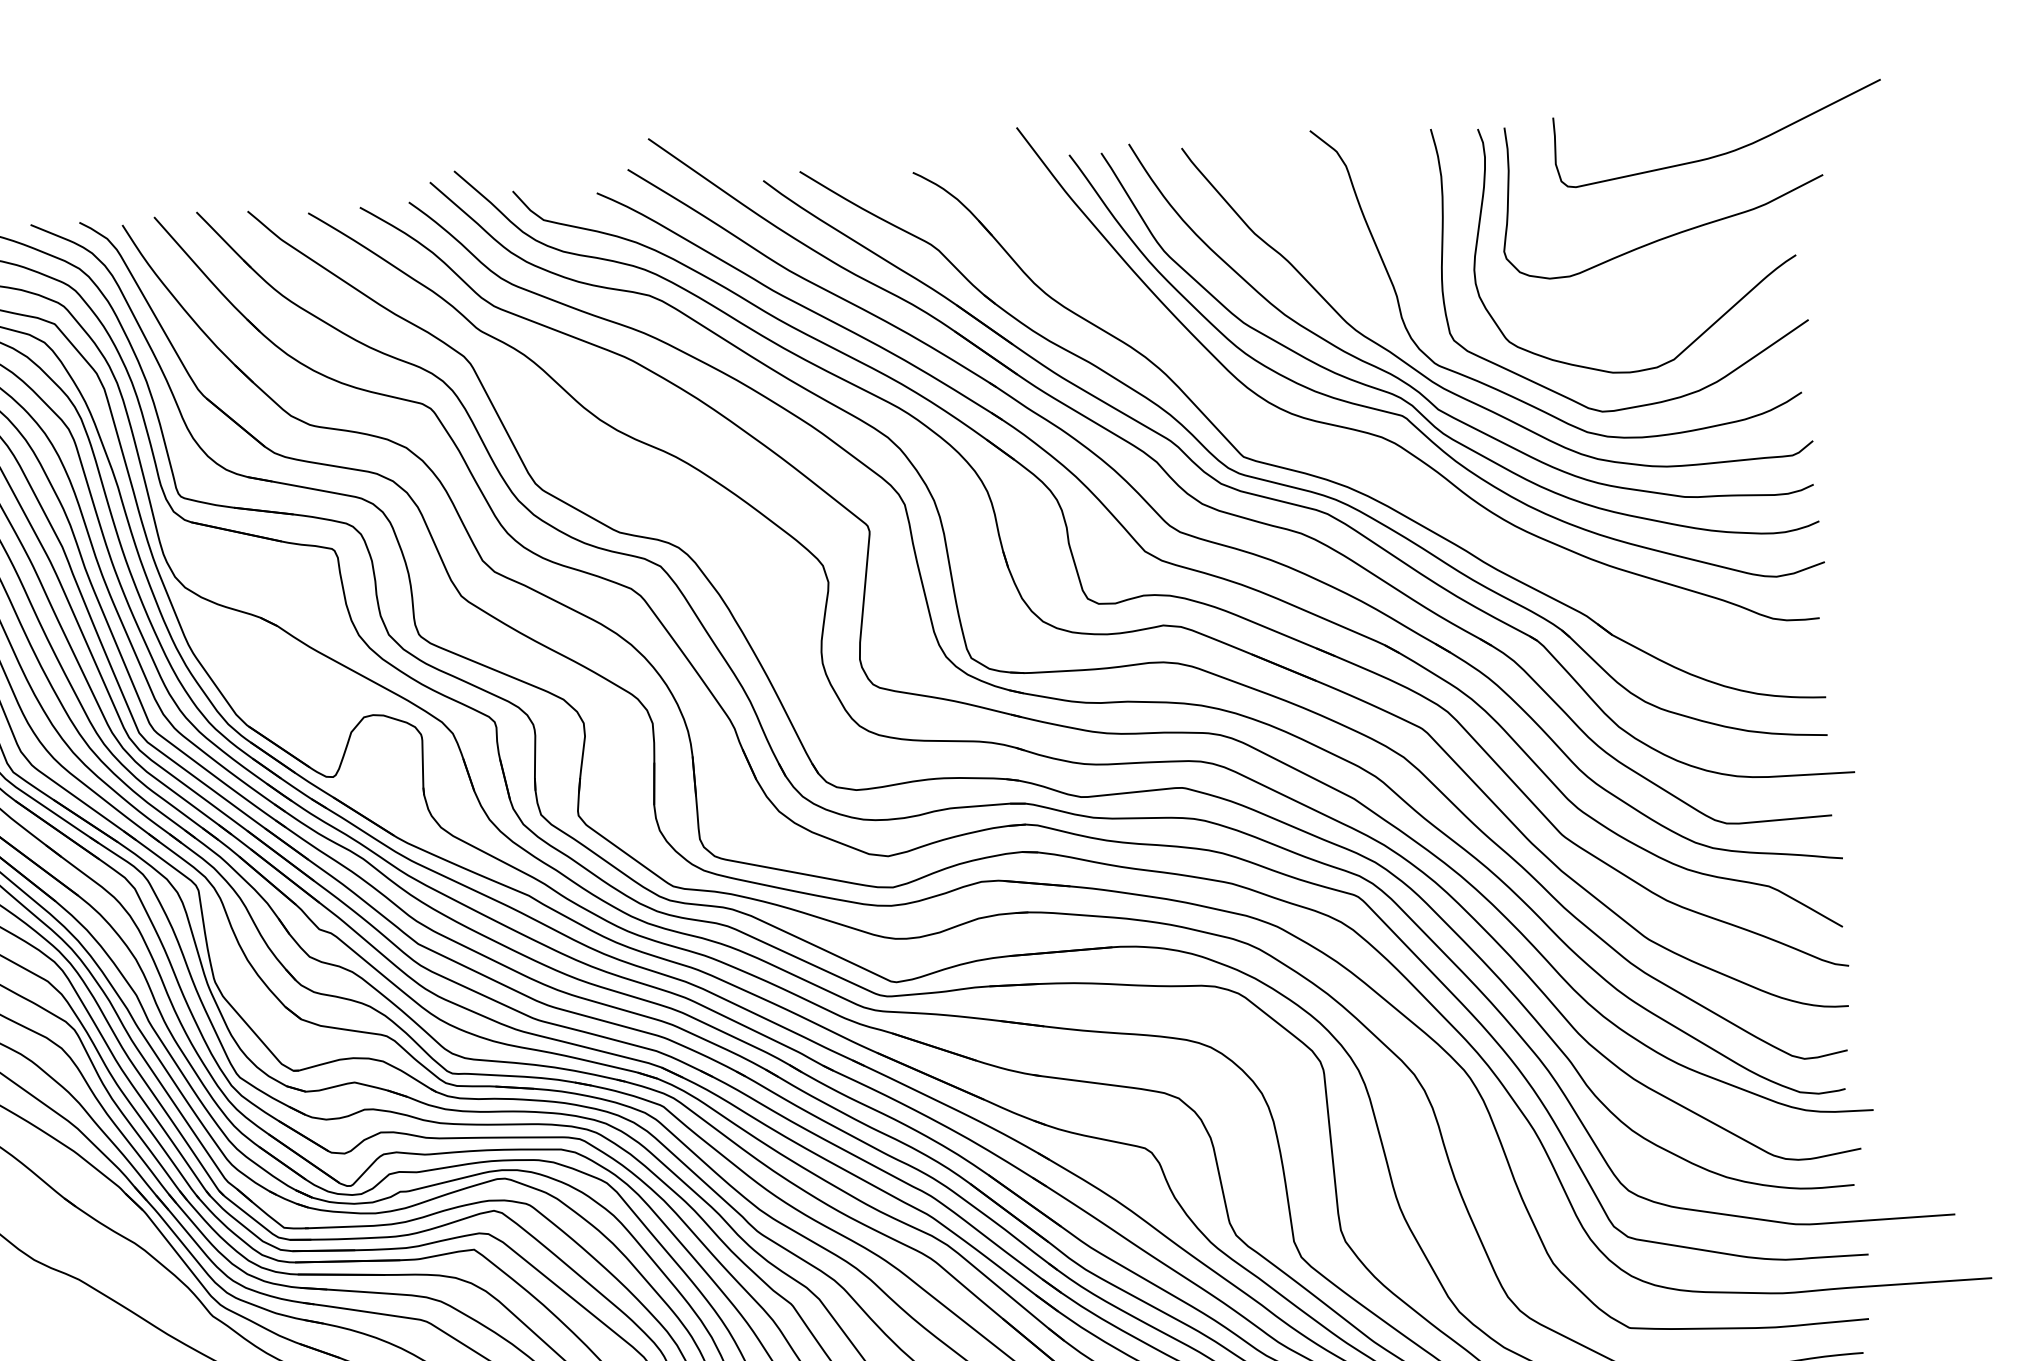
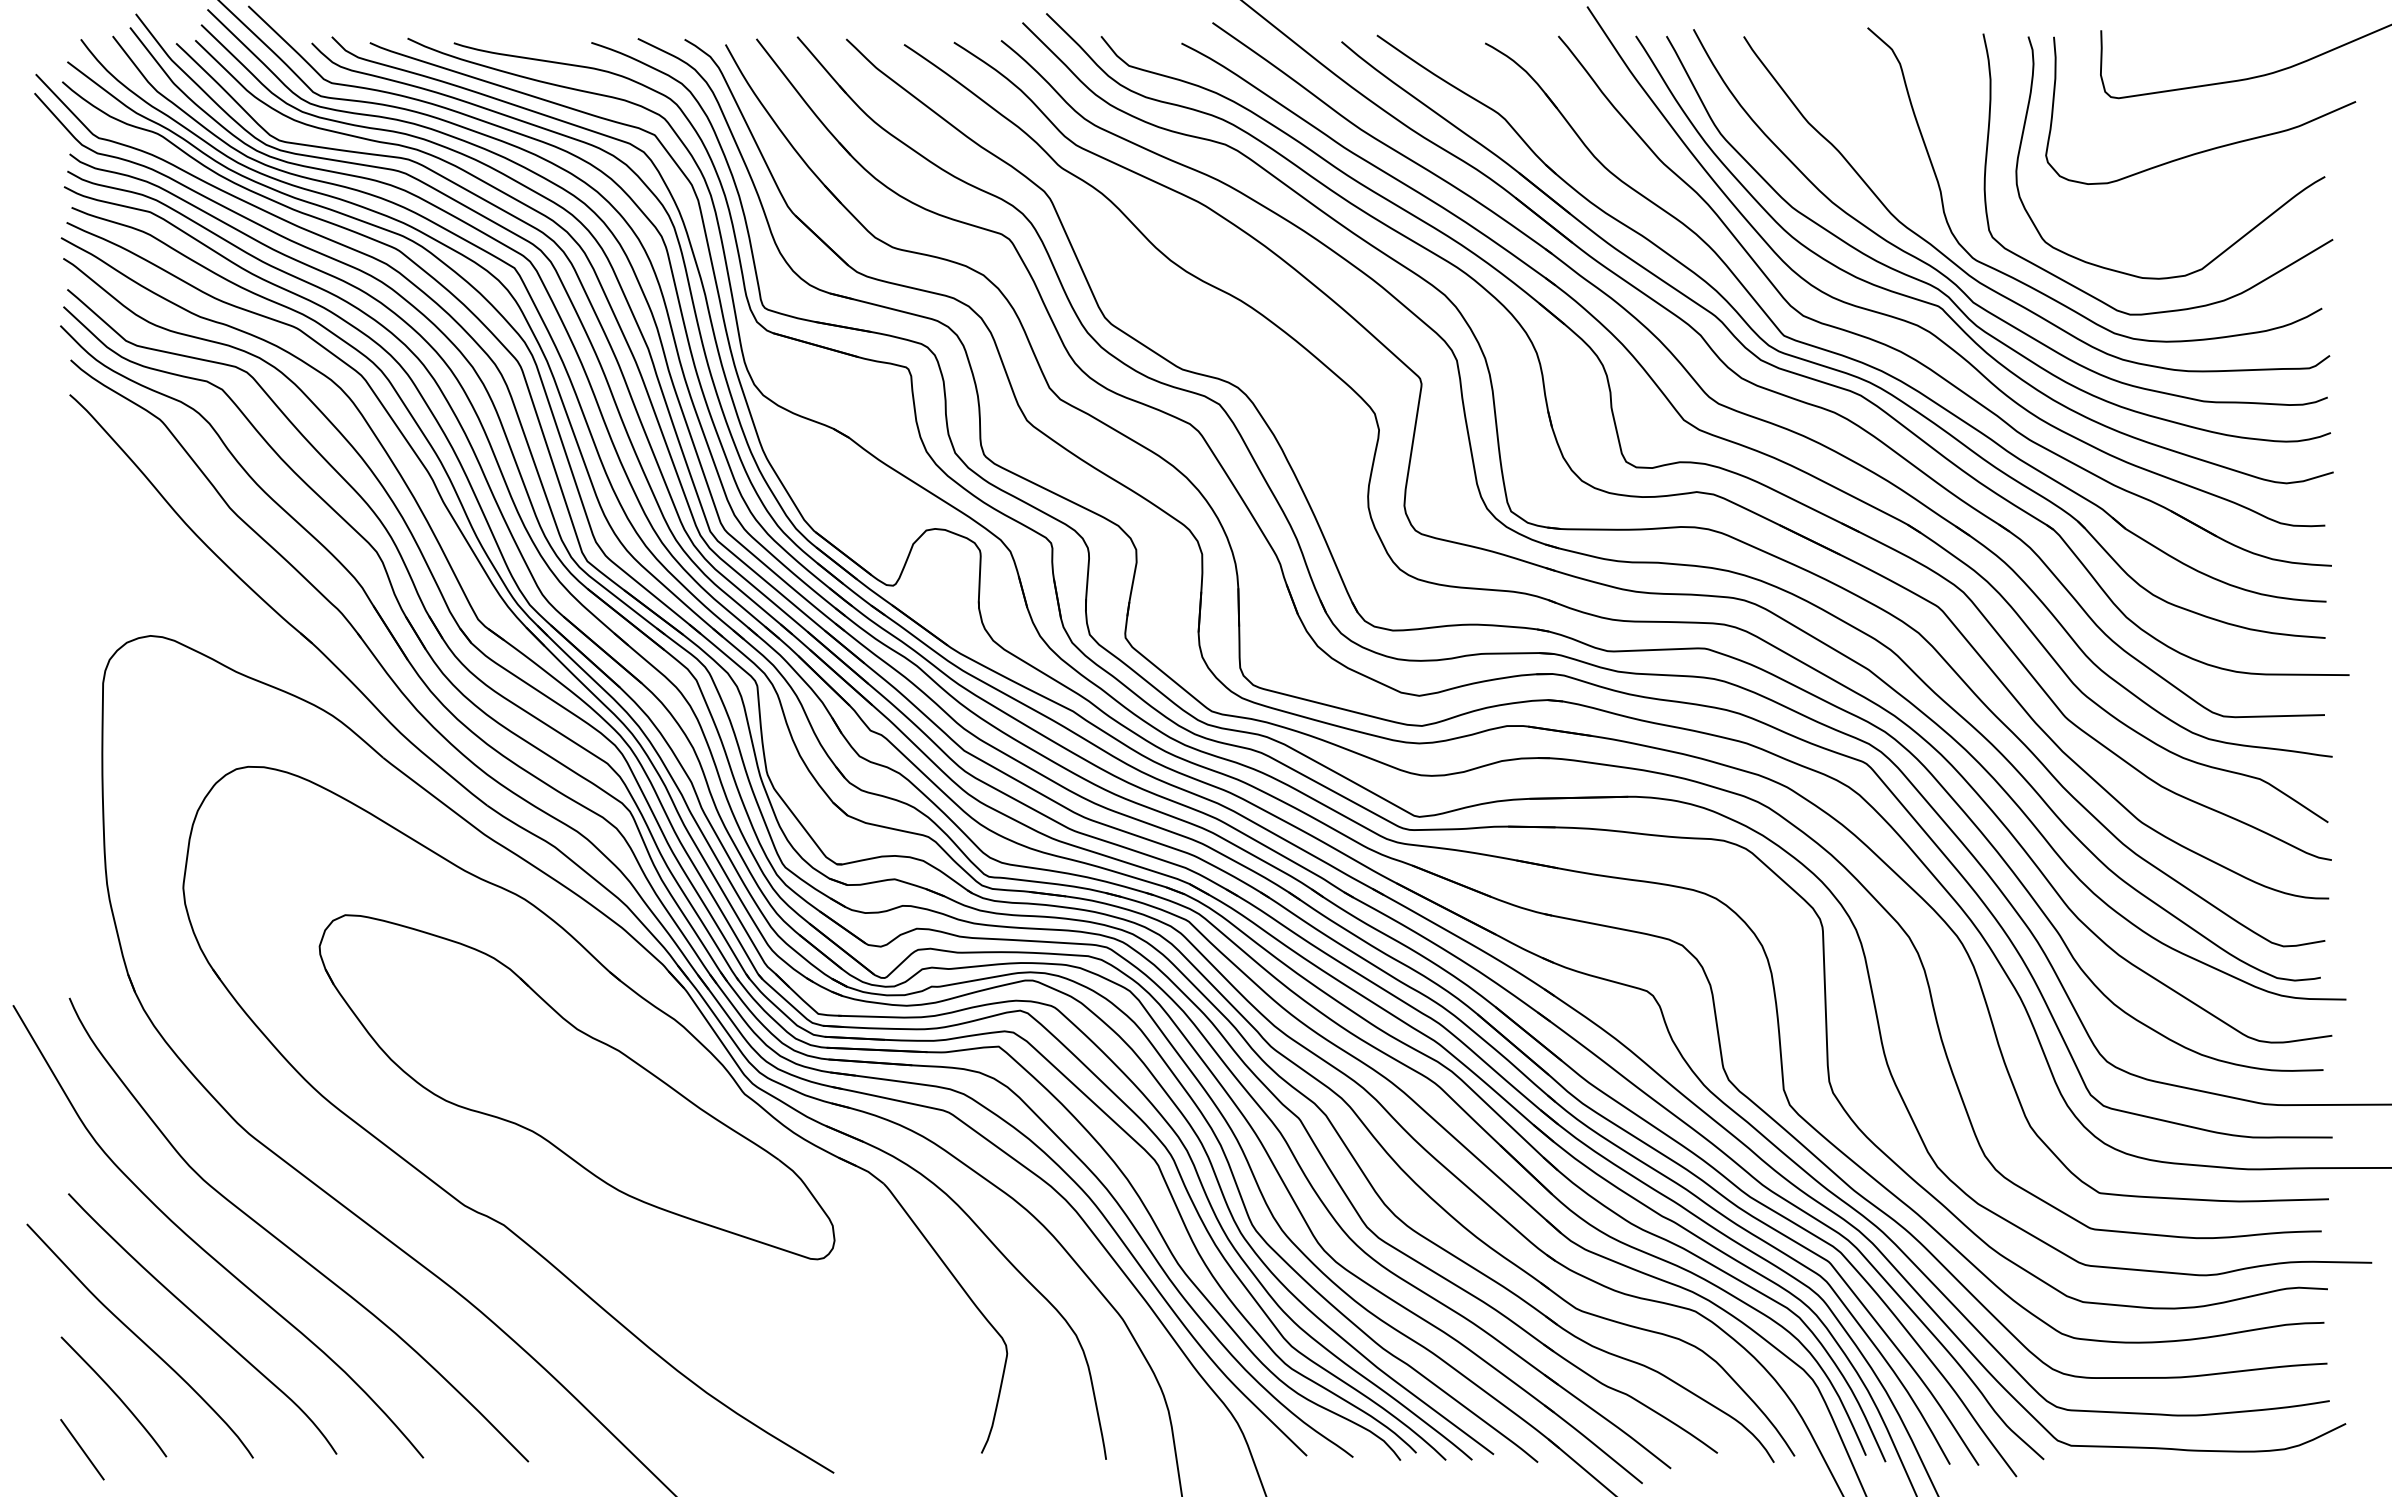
part: (1381, 471) -> (1915, 358), added

